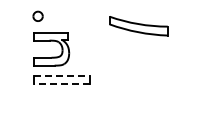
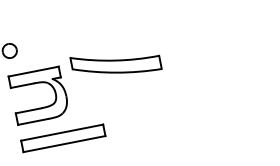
part: (138, 26) -> (115, 64), moved
line: (61, 76) -> (61, 133), dashed -> solid
line: (61, 84) -> (64, 144), dashed -> solid

